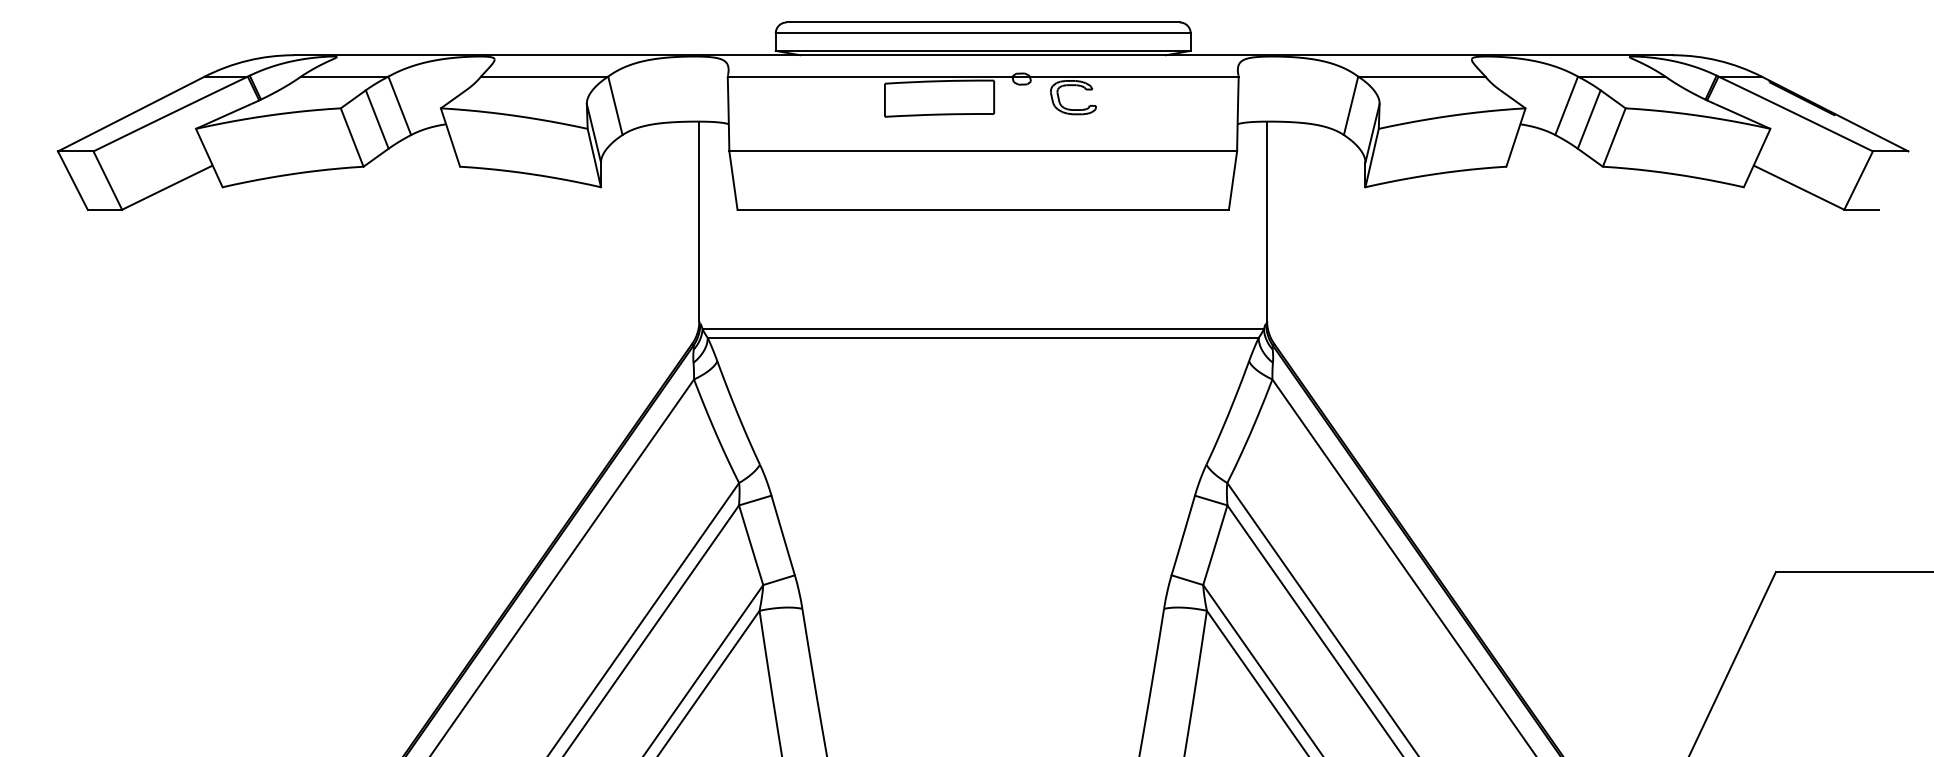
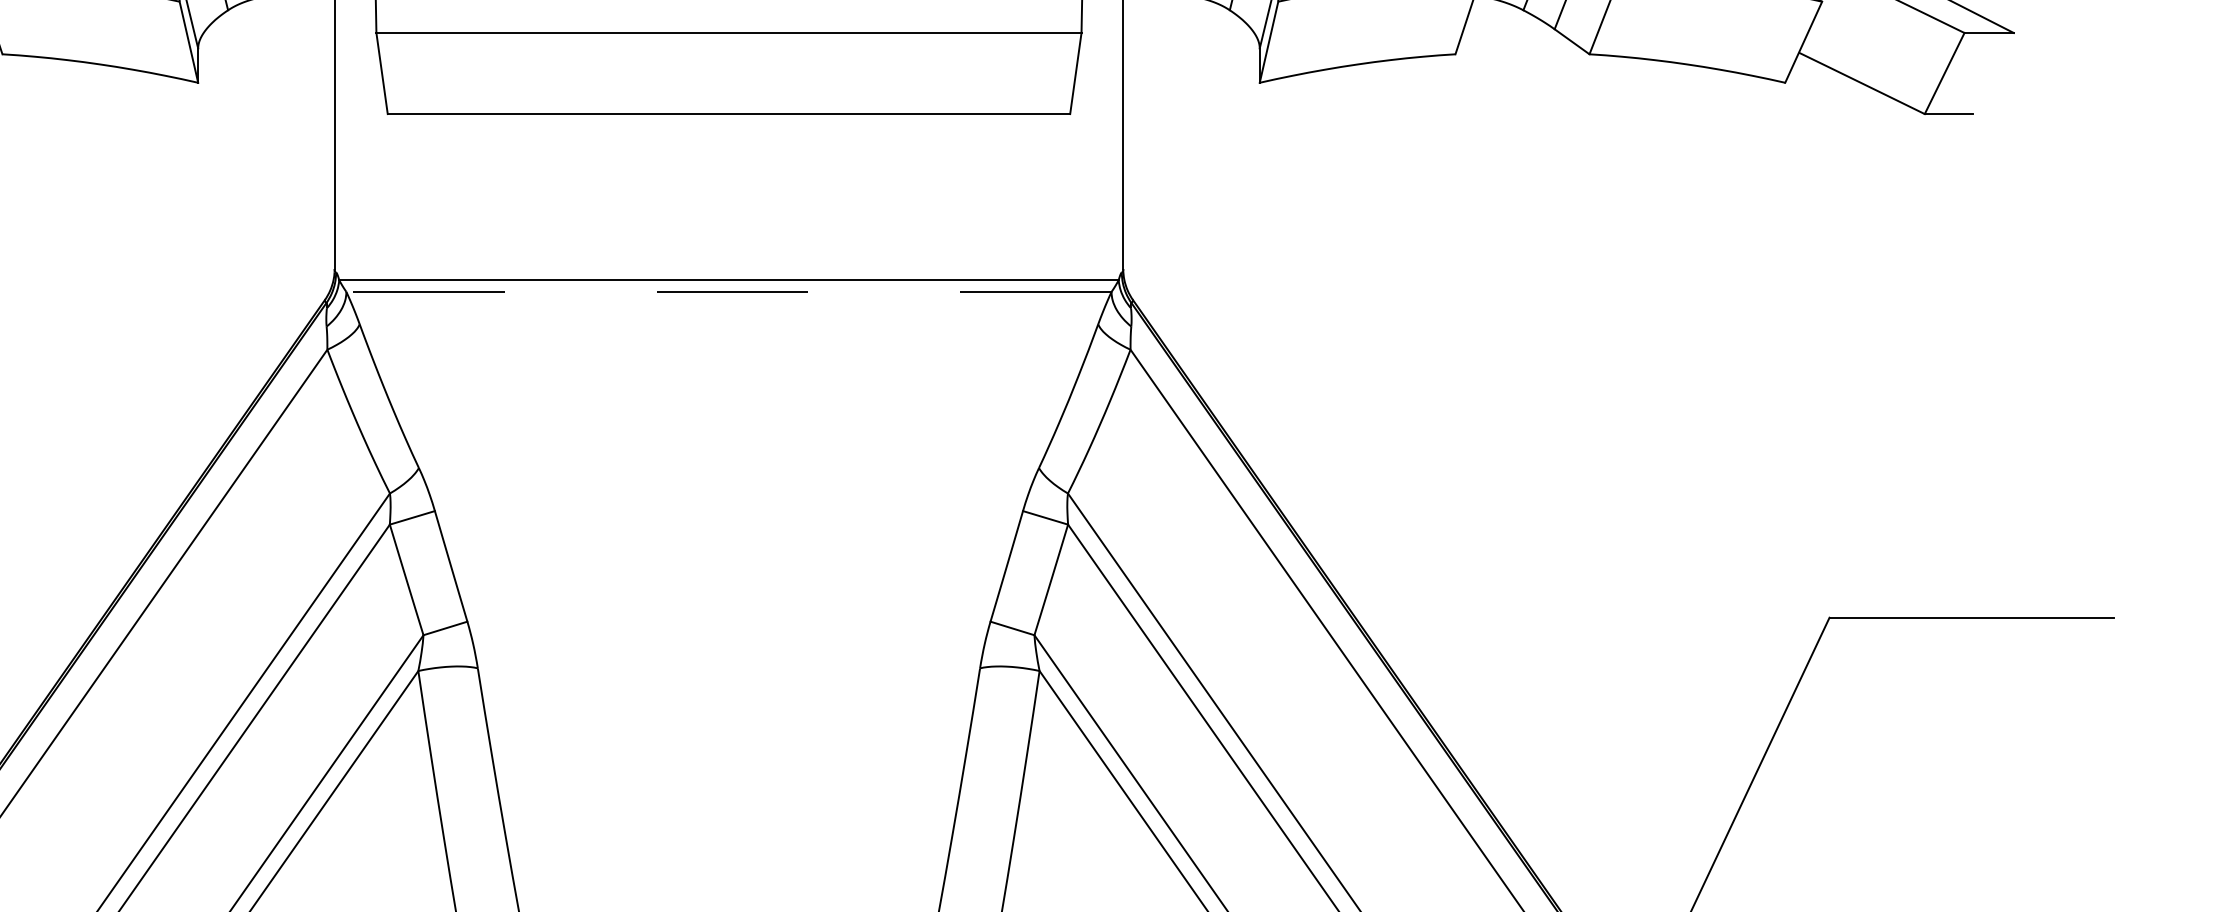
line: (983, 337) -> (729, 291), solid -> dashed

